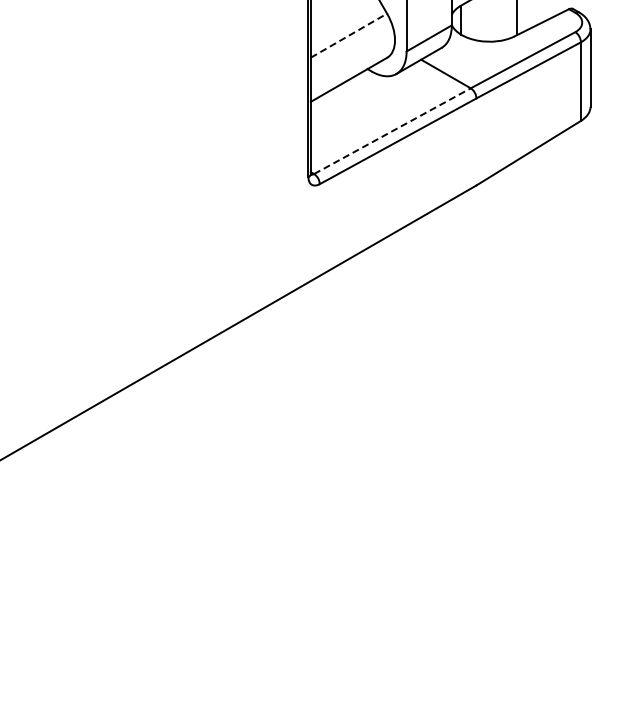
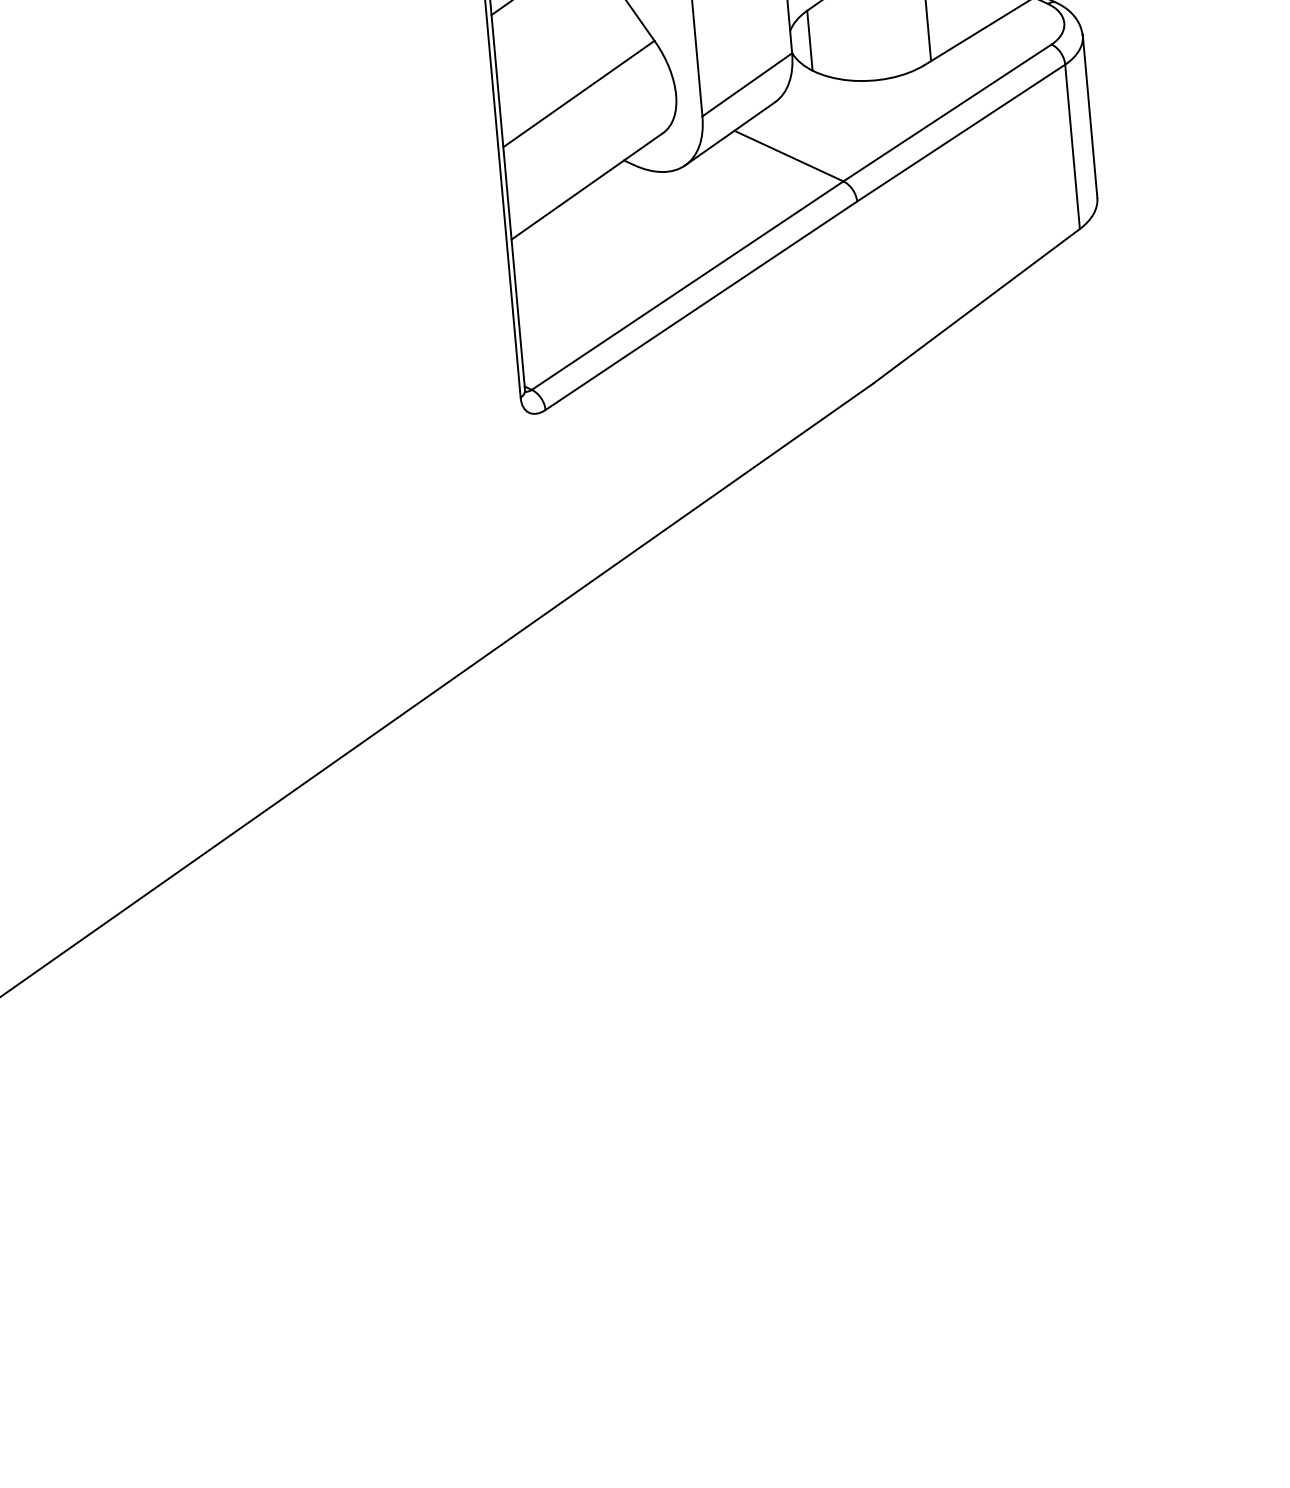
line: (349, 35) -> (580, 93), dashed -> solid
line: (392, 130) -> (687, 284), dashed -> solid

